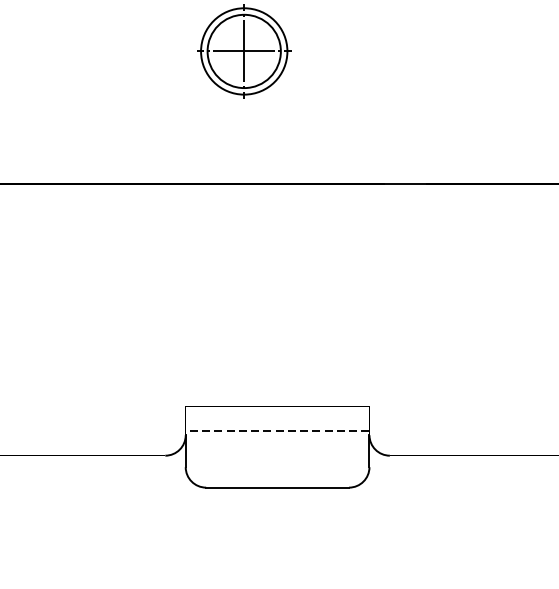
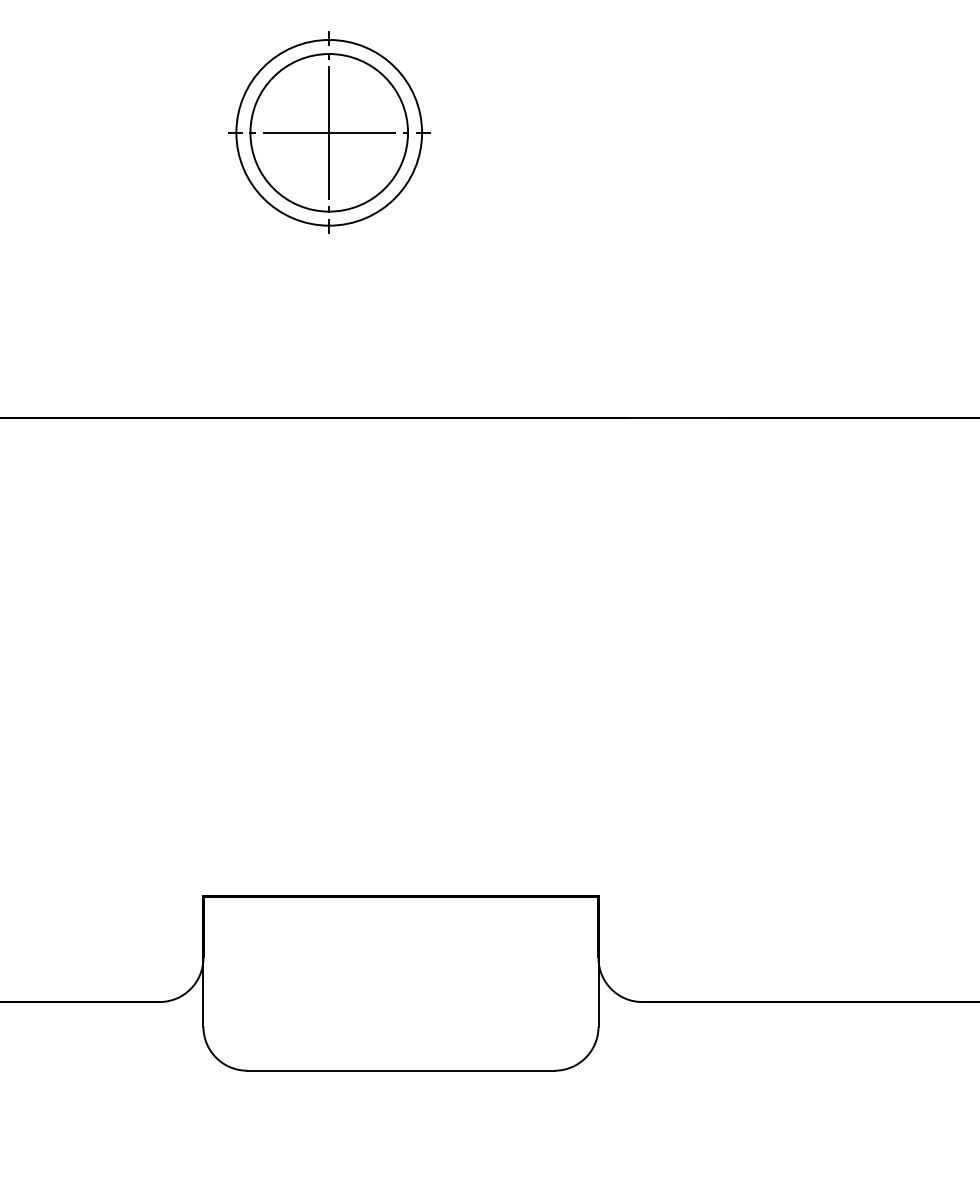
line: (277, 430) -> (400, 896), moved

